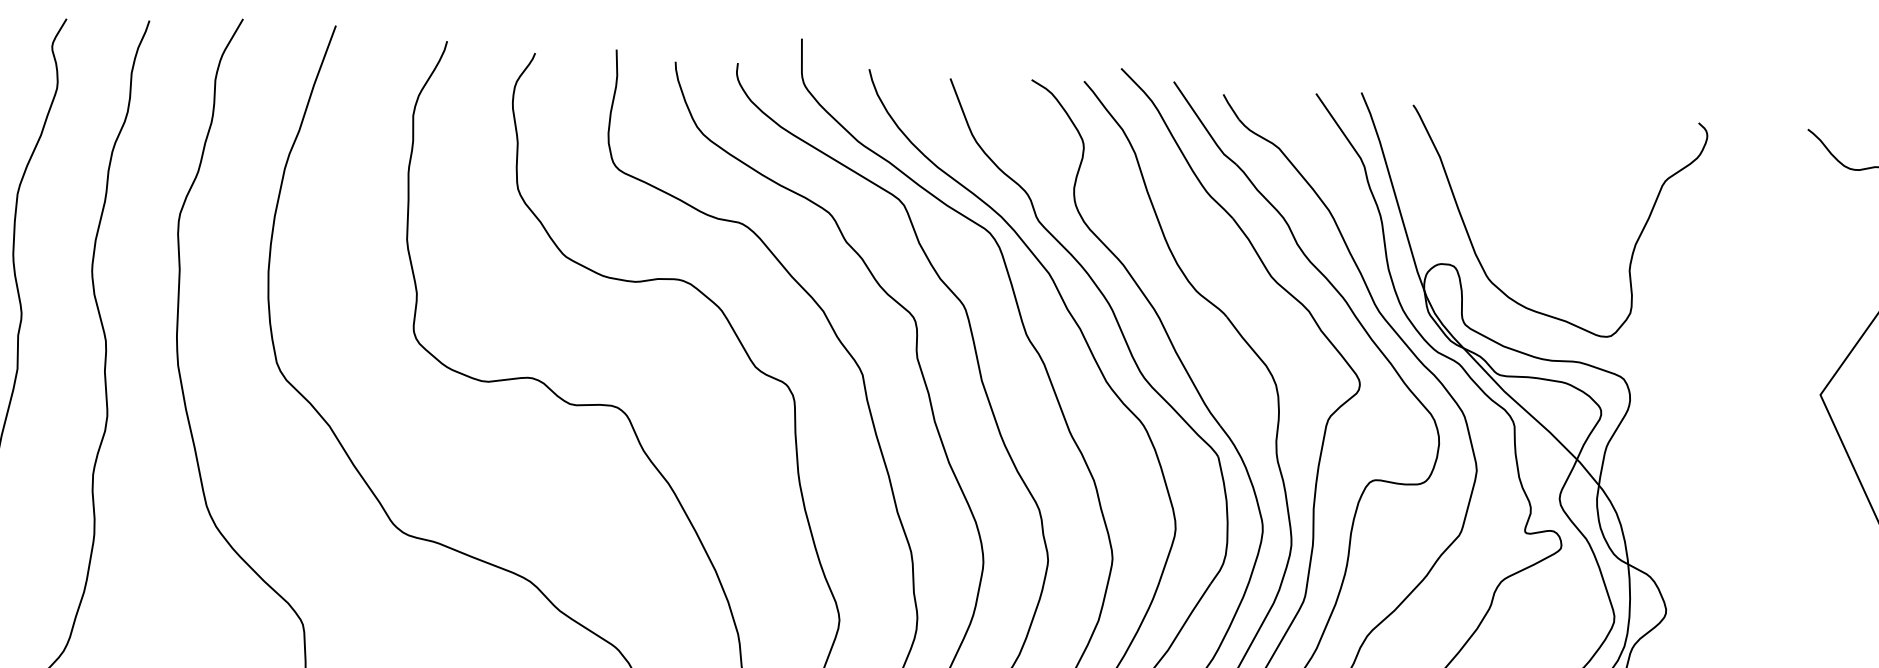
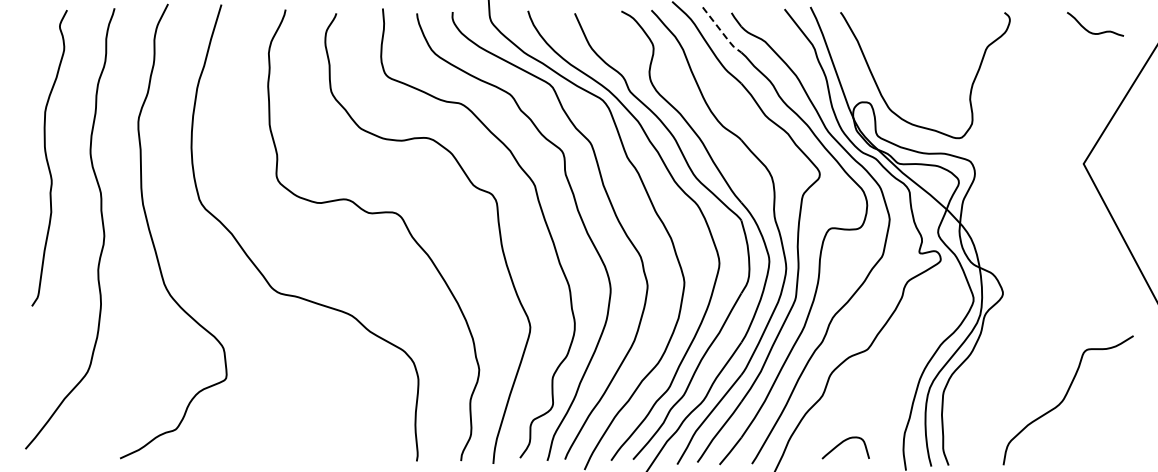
line: (1205, 127) -> (722, 32), solid -> dashed

